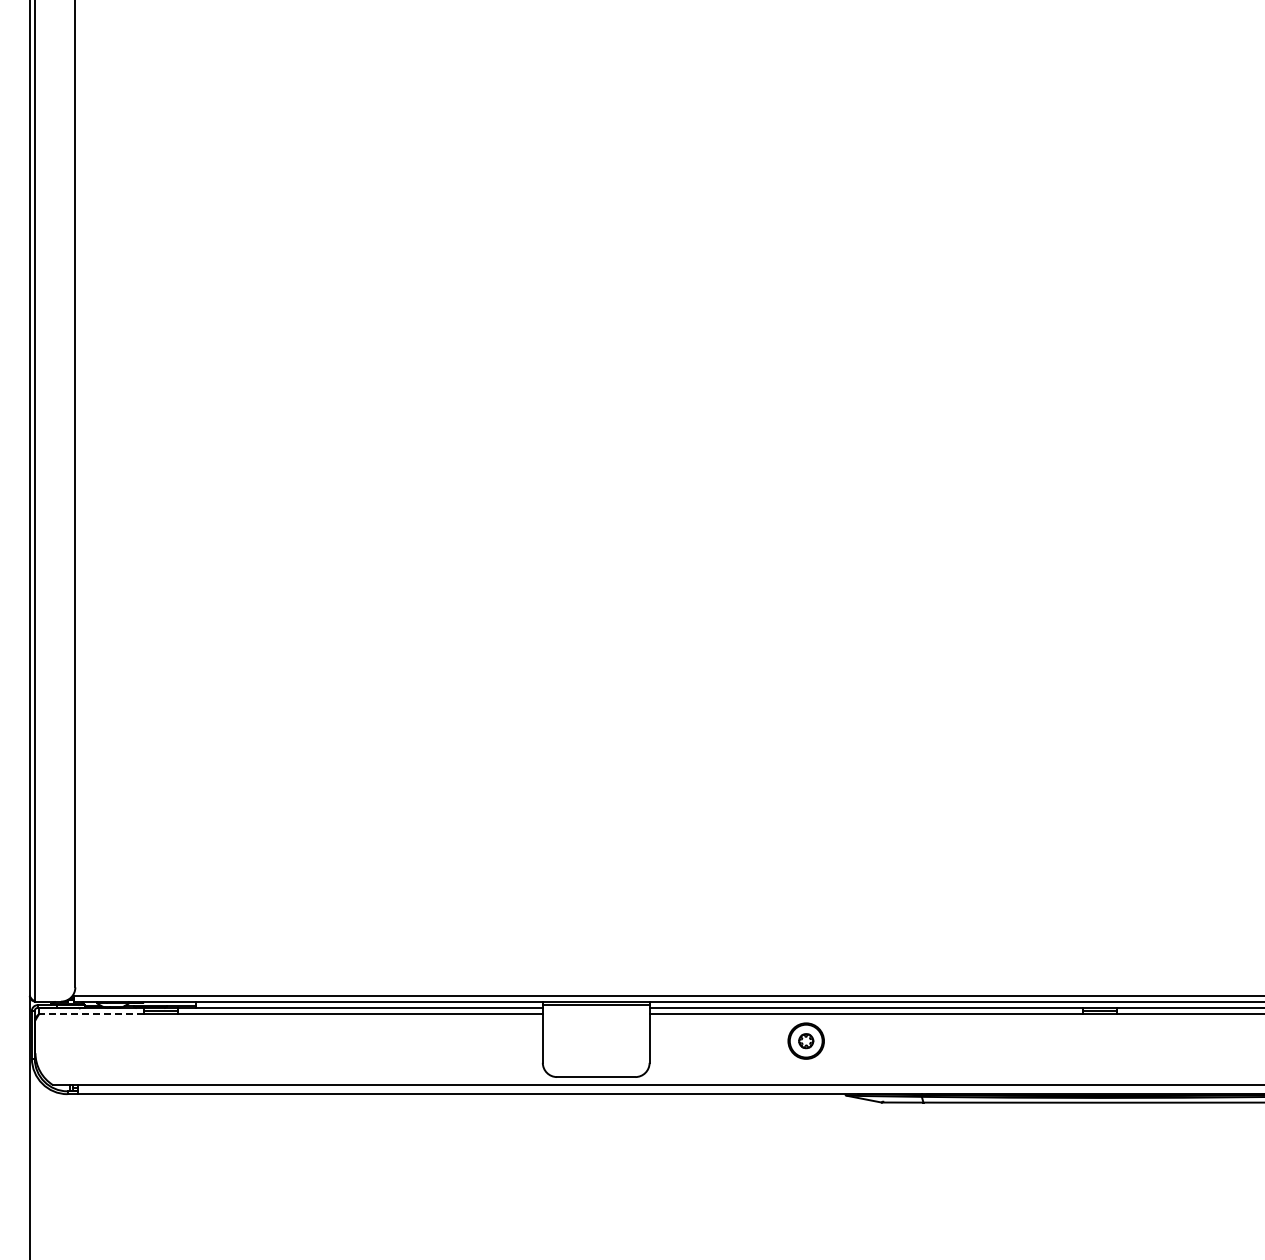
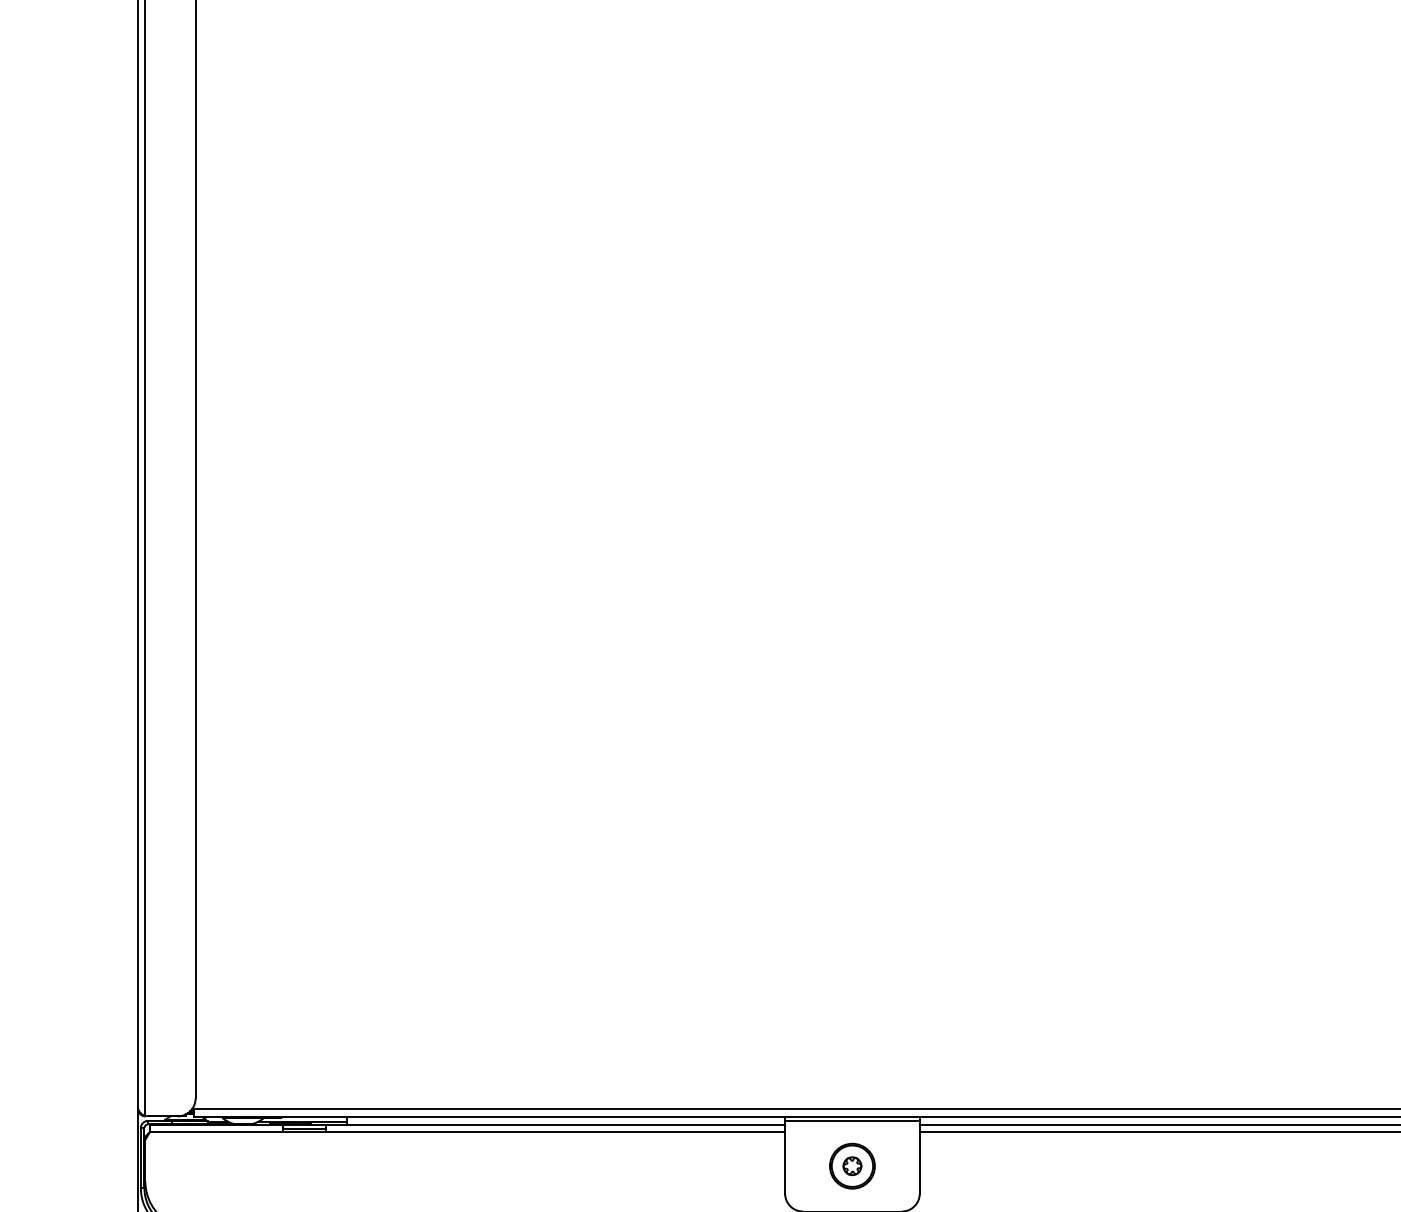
line: (91, 1014) -> (215, 1132), dashed -> solid
part: (805, 1040) -> (851, 1165), moved

